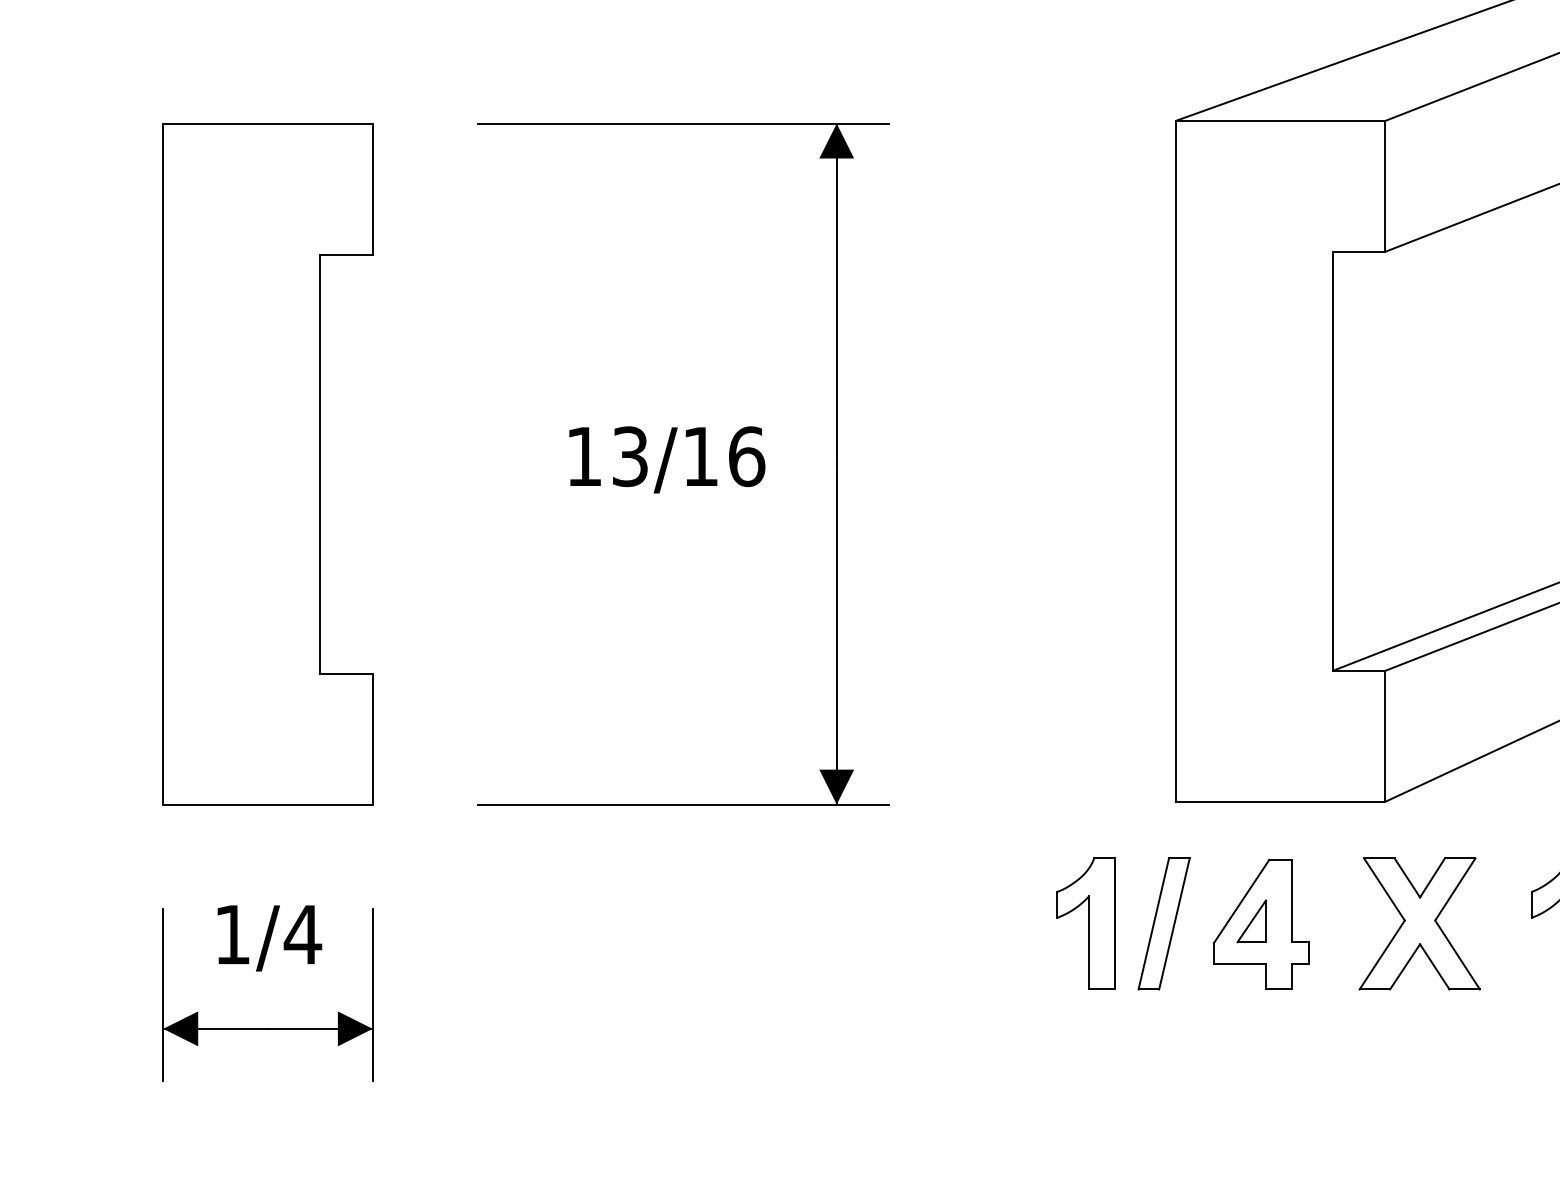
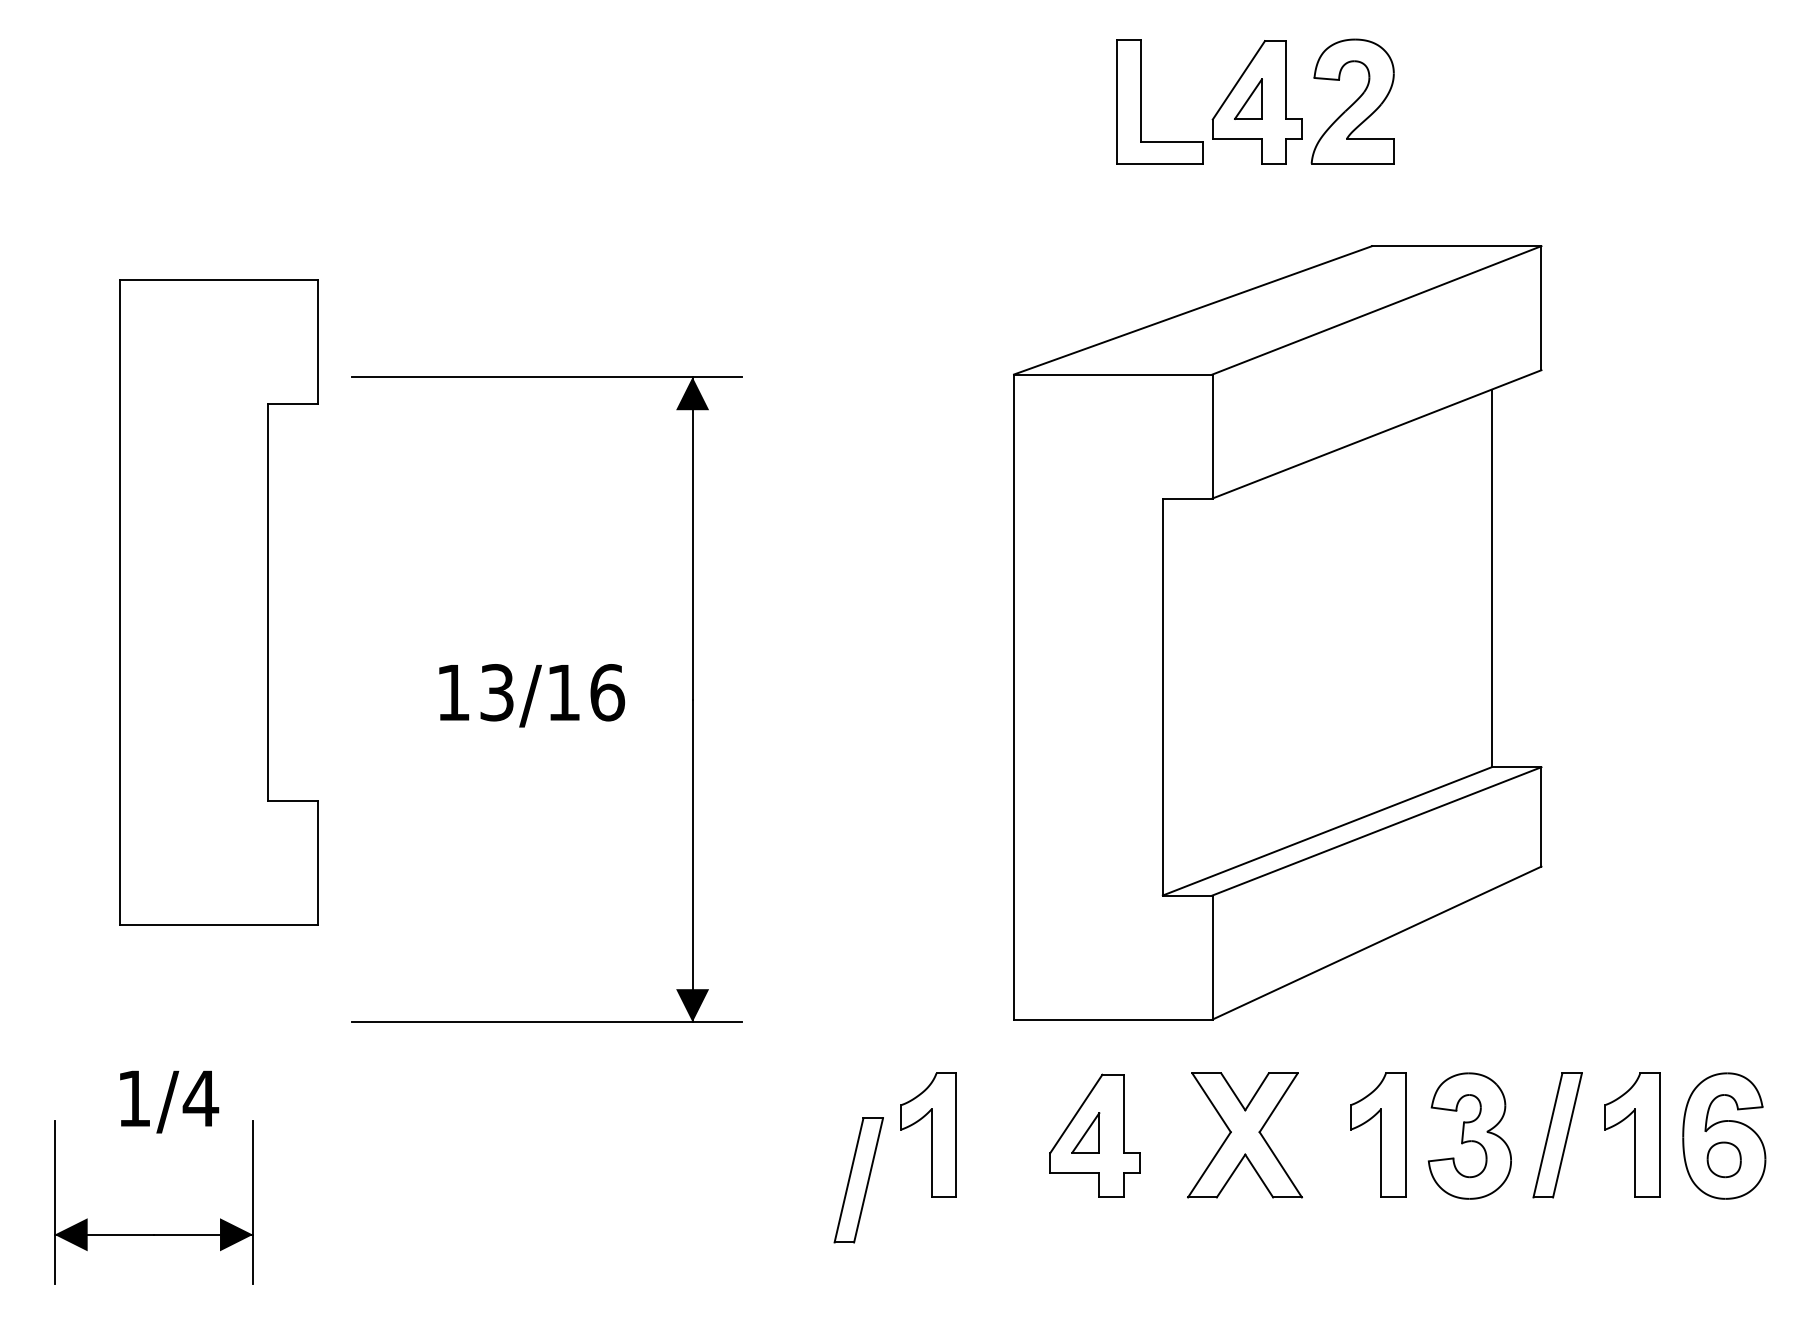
part: (267, 463) -> (218, 602), moved
part: (1163, 924) -> (858, 1180), moved
text: (269, 937) -> (169, 1101), moved

